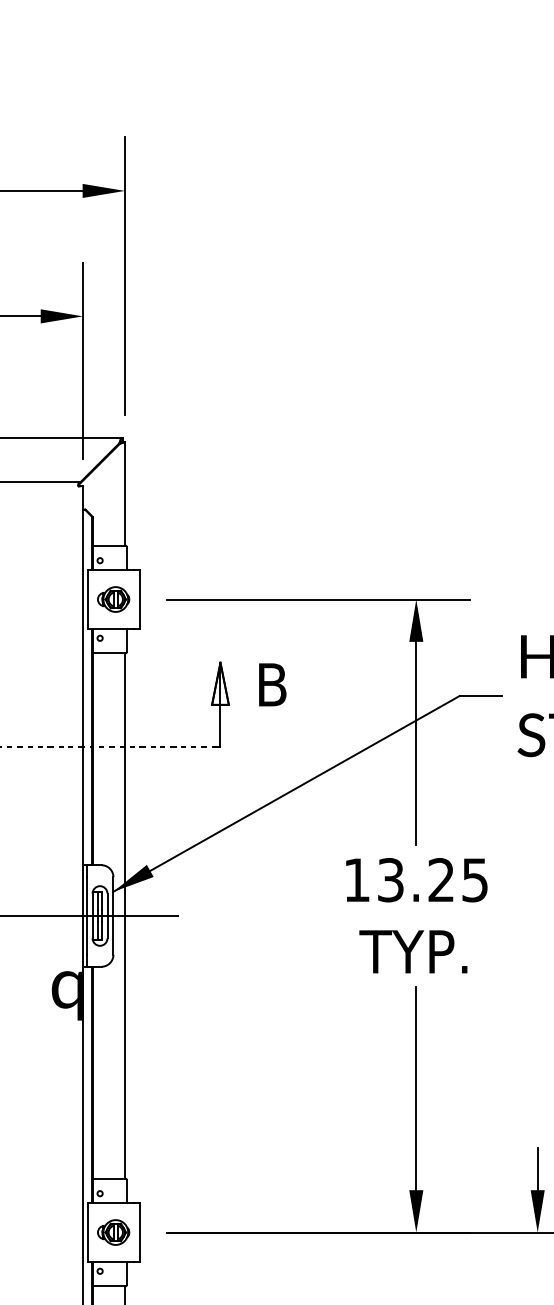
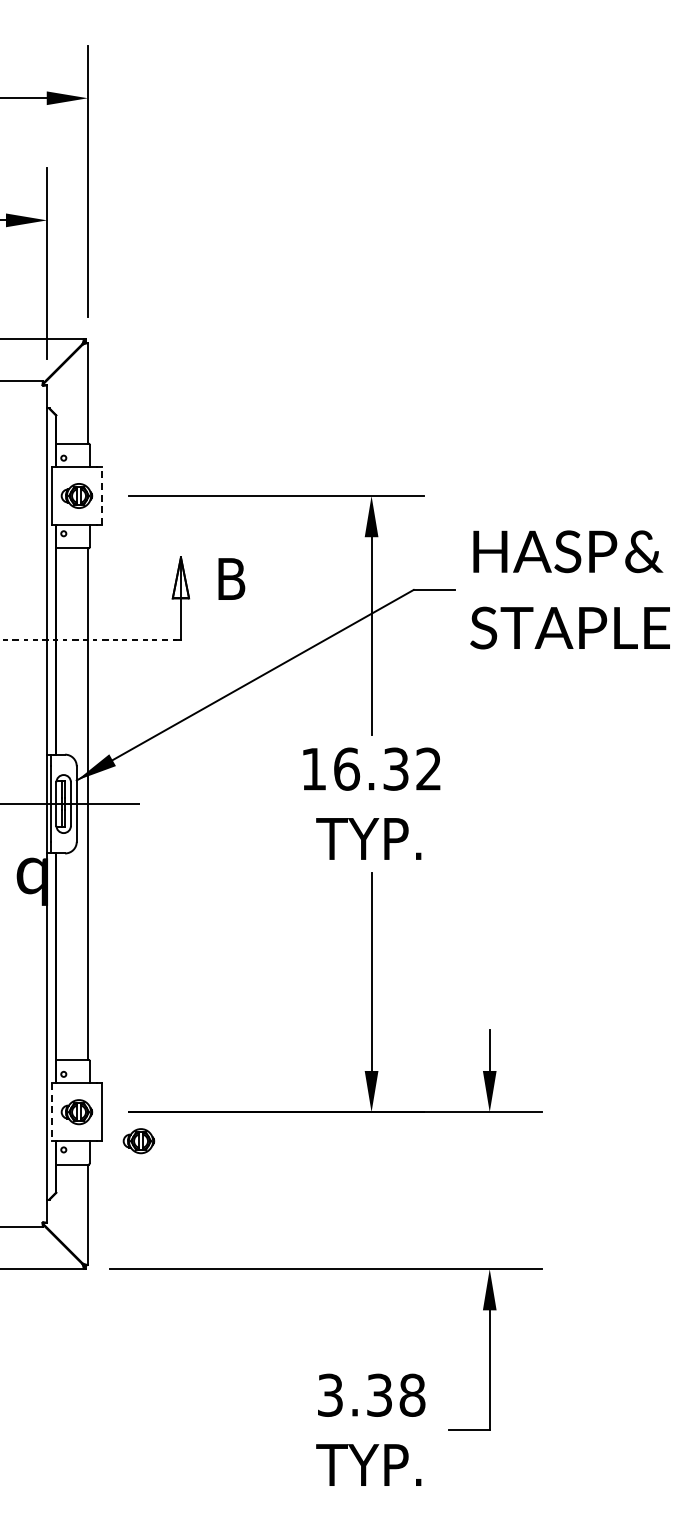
line: (139, 599) -> (102, 495), solid -> dashed
text: (432, 879) -> (387, 768), 13.25 -> 16.32
line: (87, 1232) -> (51, 1112), solid -> dashed
part: (176, 1262) -> (138, 1141), added

